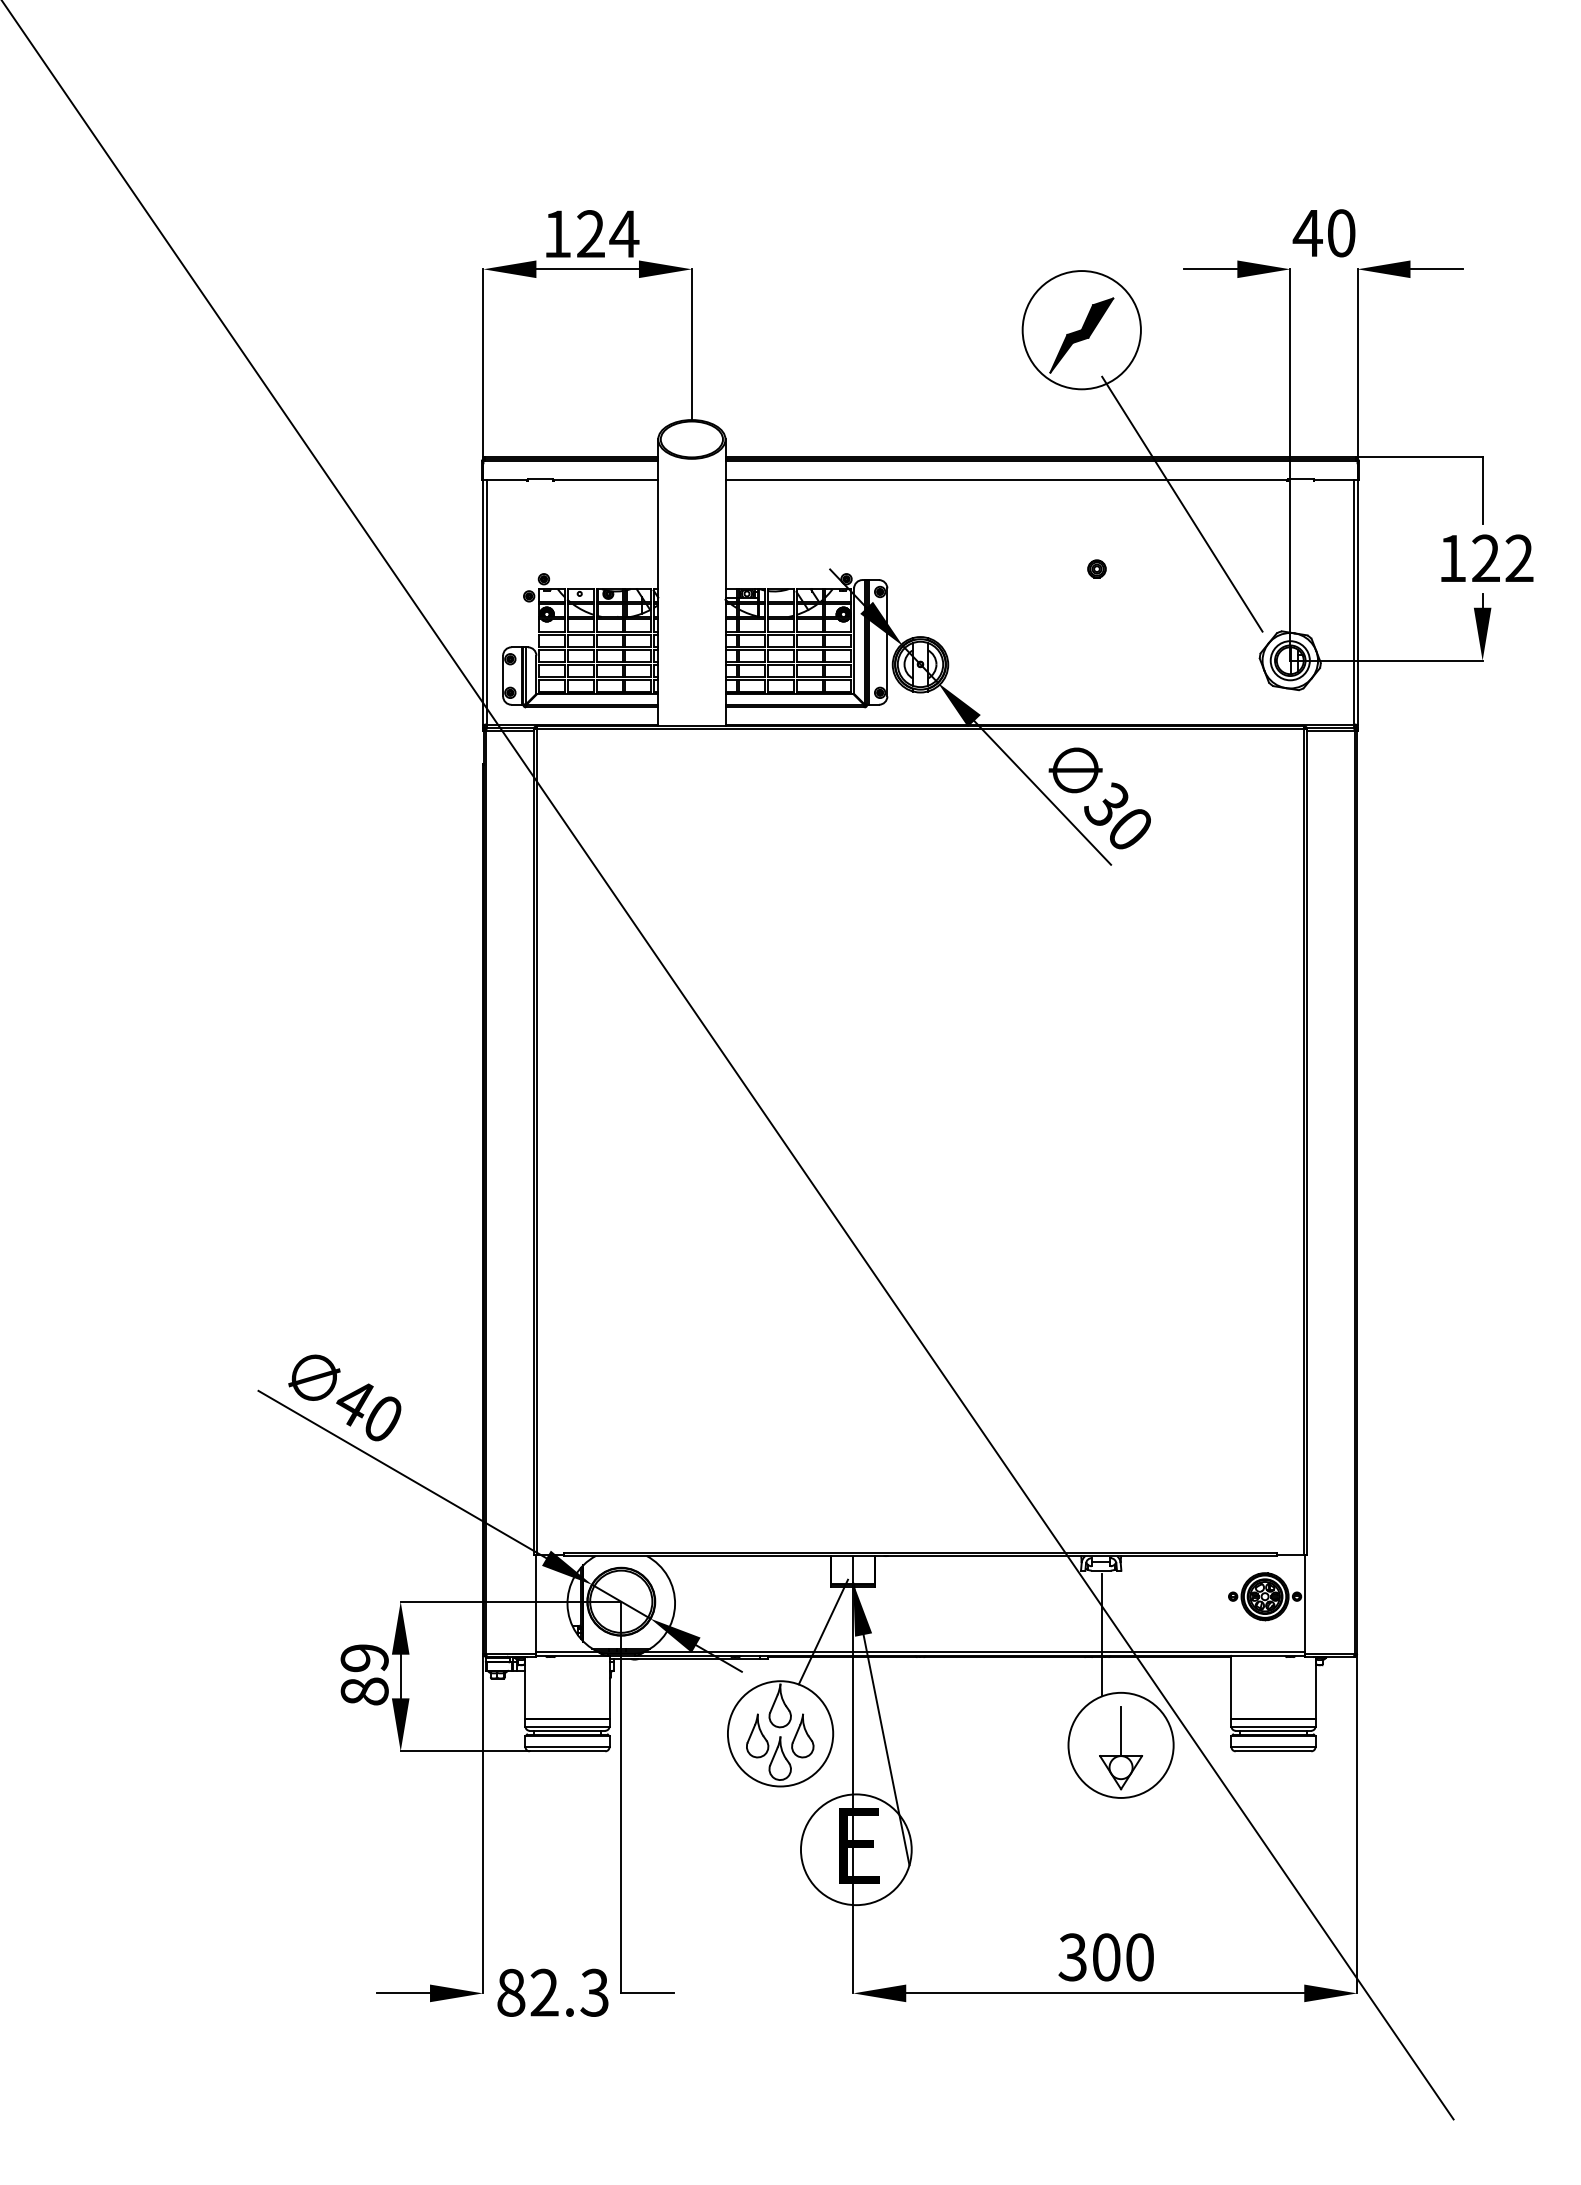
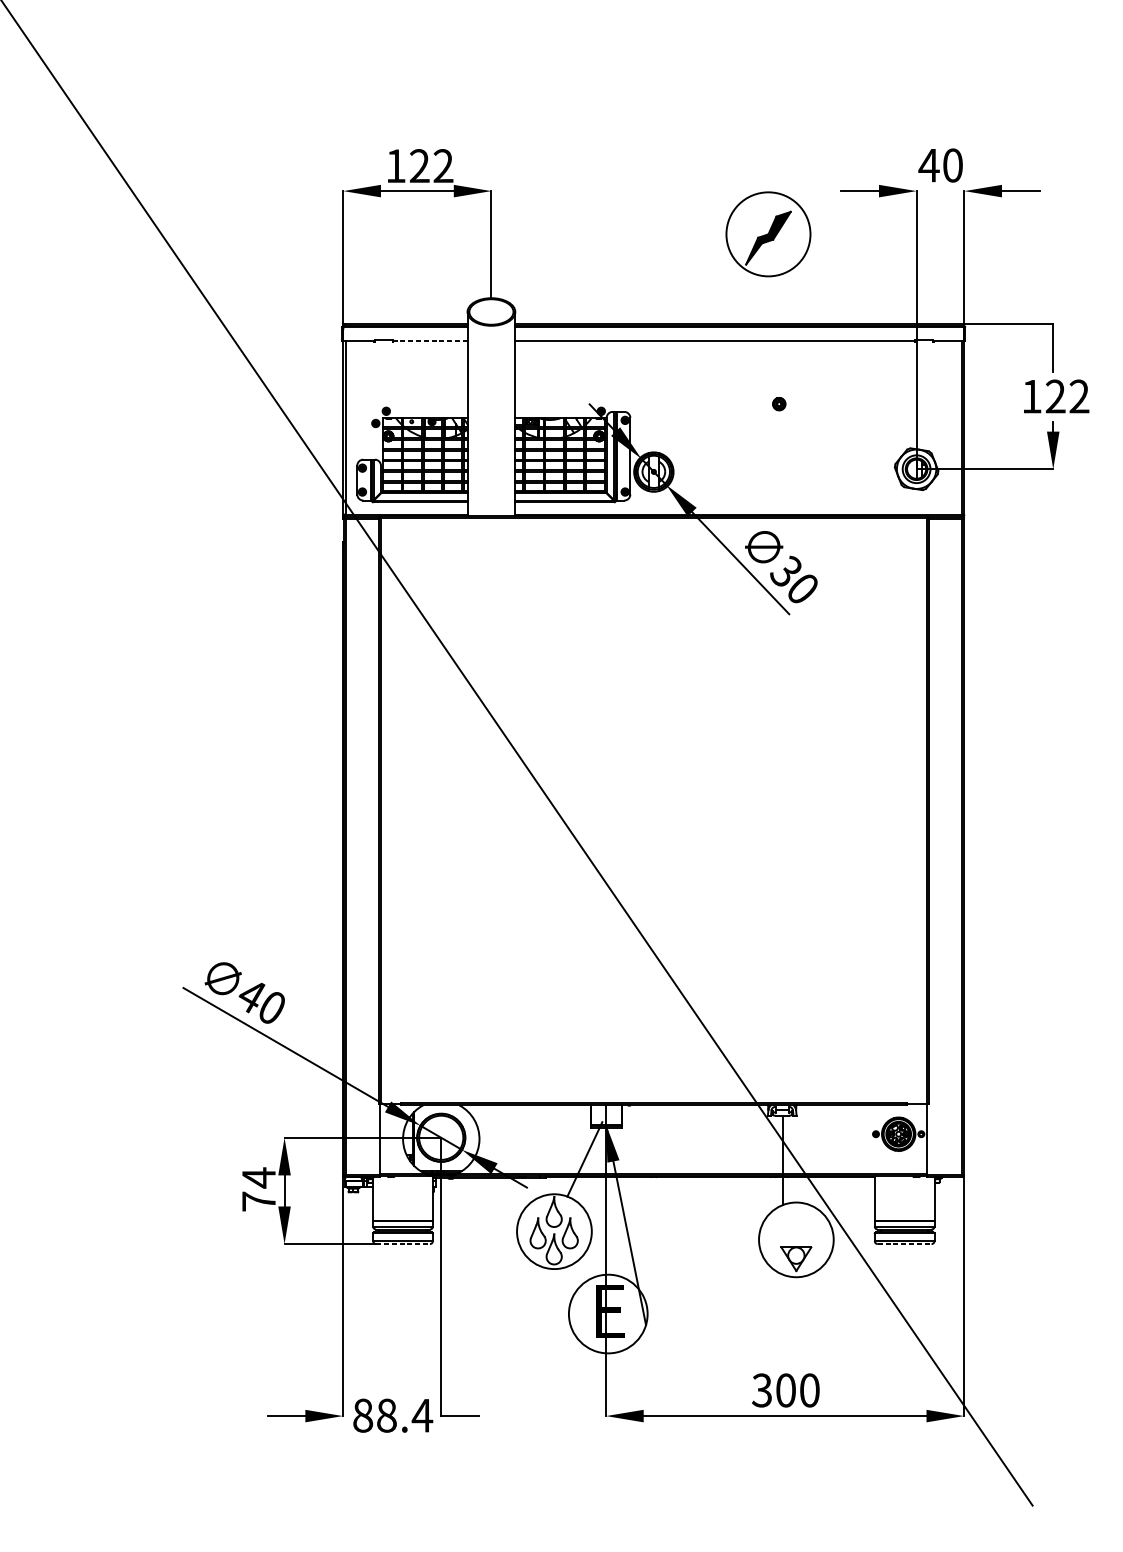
text: (624, 233) -> (443, 165), 124 -> 122
line: (605, 480) -> (430, 341), solid -> dashed
line: (1182, 503) -> (840, 357), removed
text: (364, 1674) -> (258, 1189), 89 -> 74
line: (1121, 1731) -> (796, 1230), removed
line: (567, 1751) -> (403, 1244), solid -> dashed
line: (1273, 1751) -> (904, 1244), solid -> dashed
text: (569, 1992) -> (404, 1415), 82.3 -> 88.4

